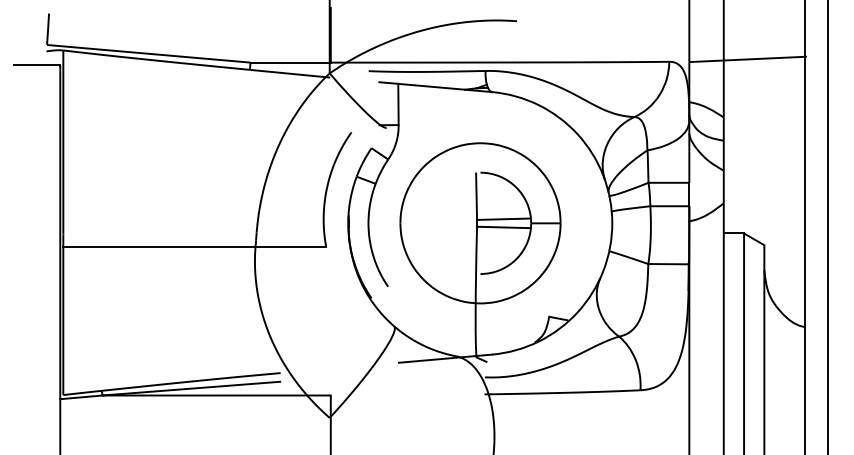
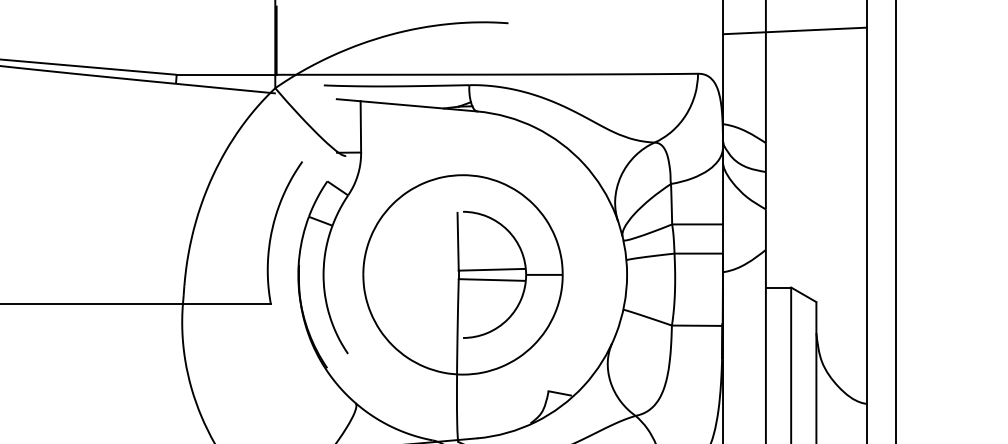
line: (747, 59) -> (794, 31), moved

